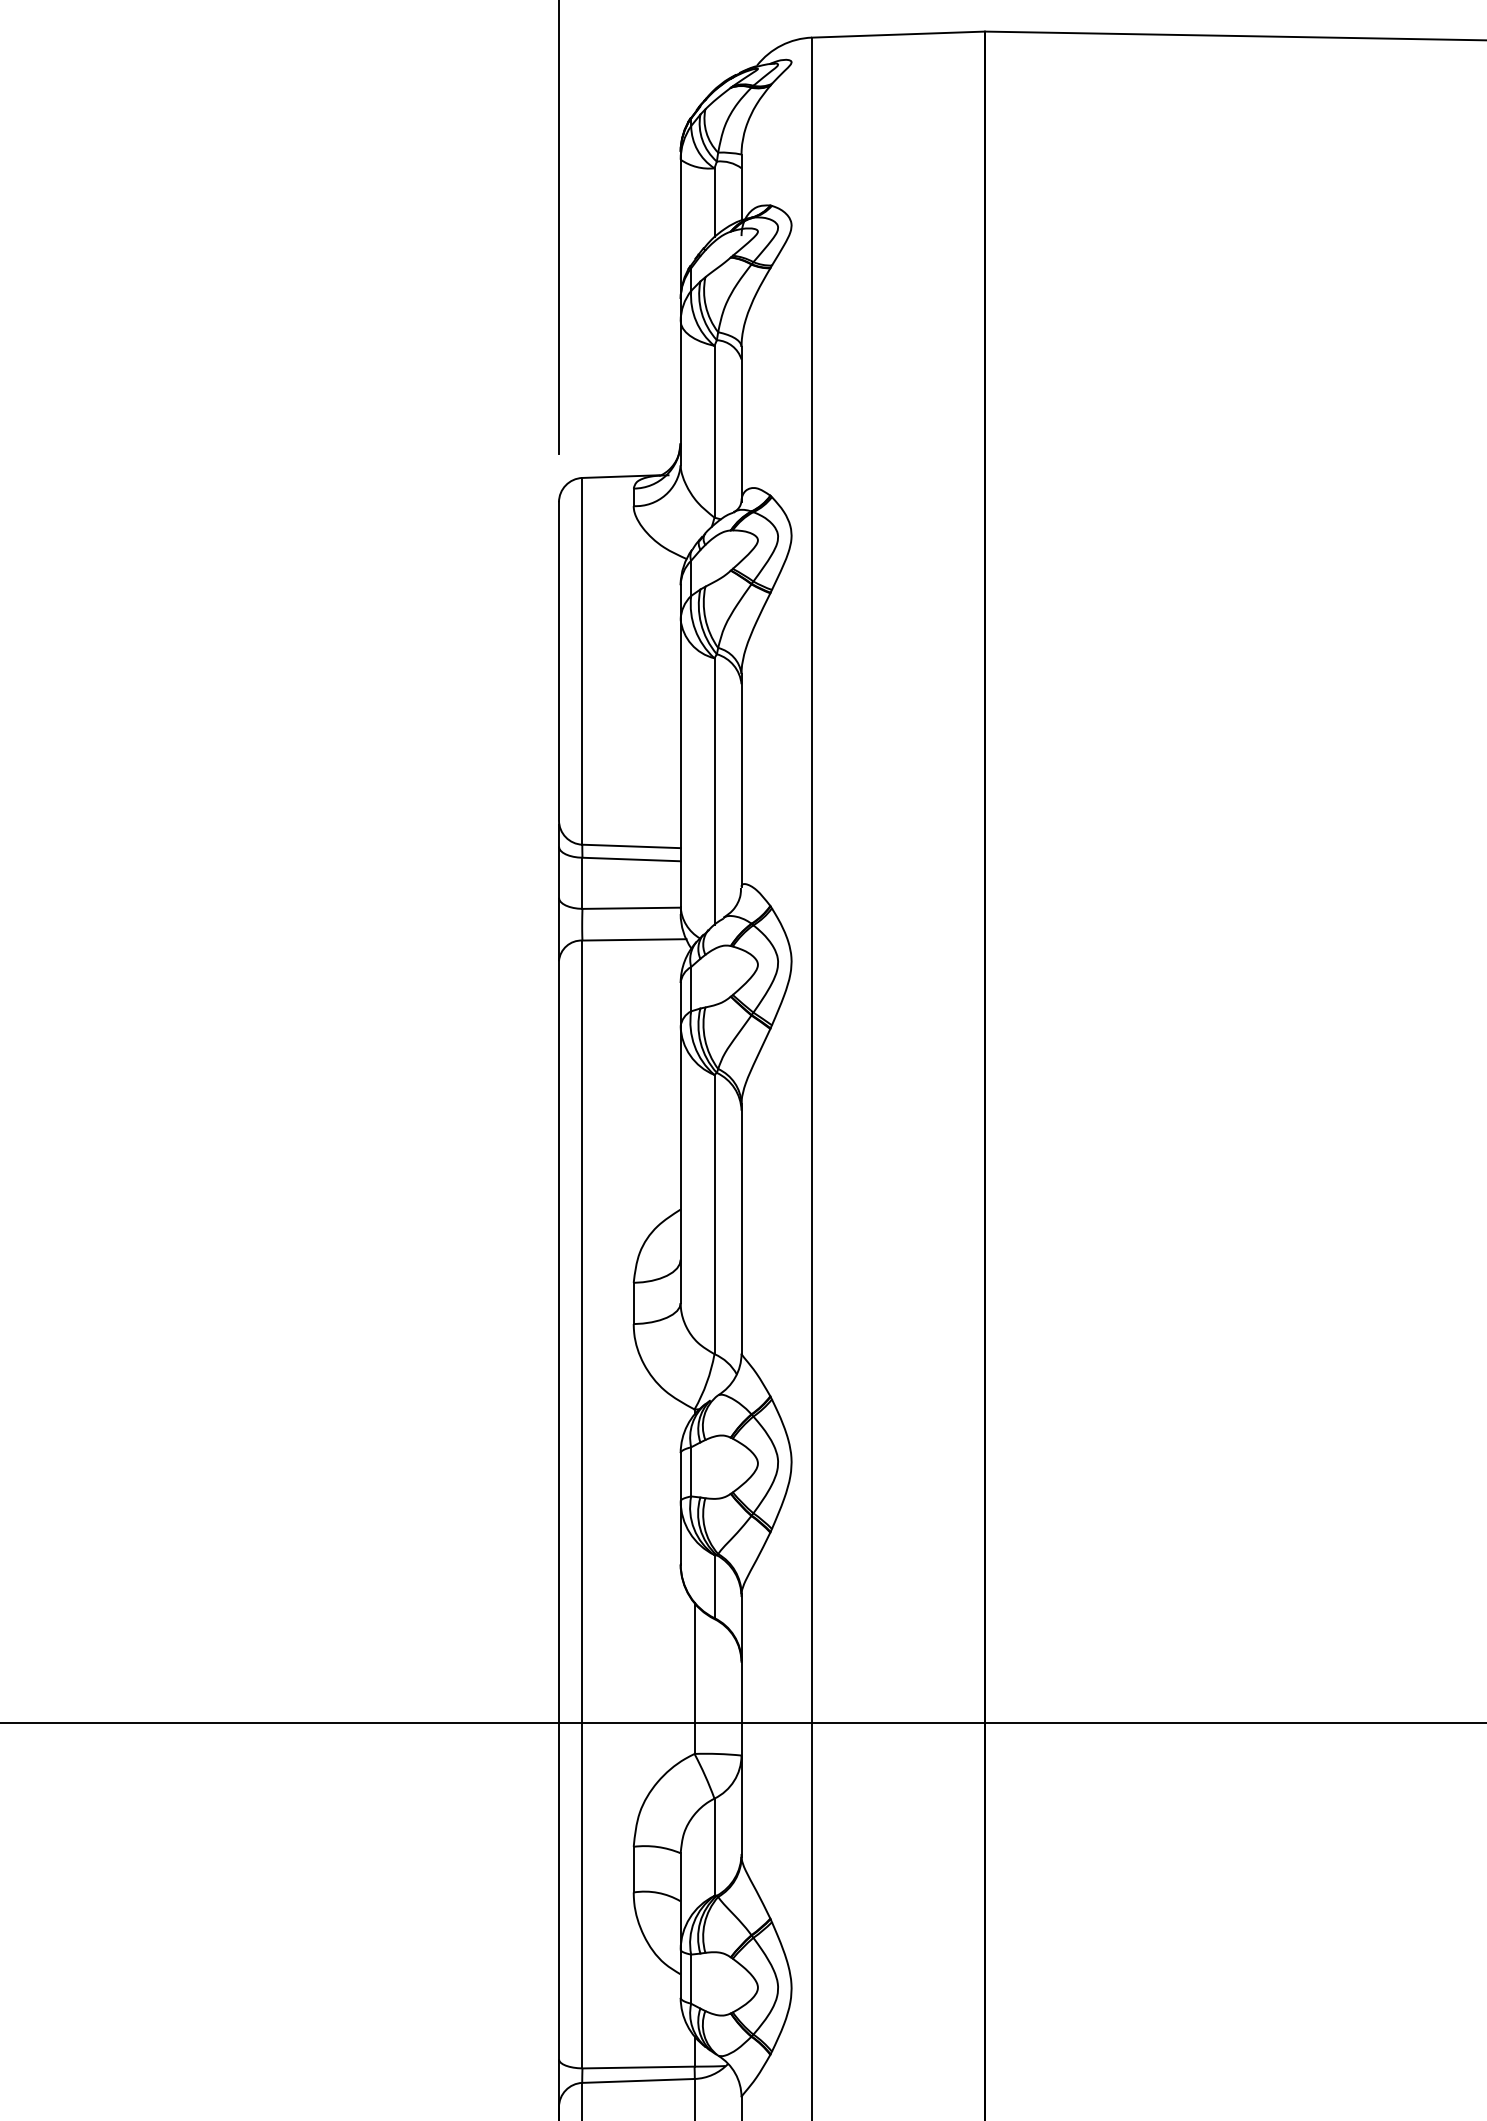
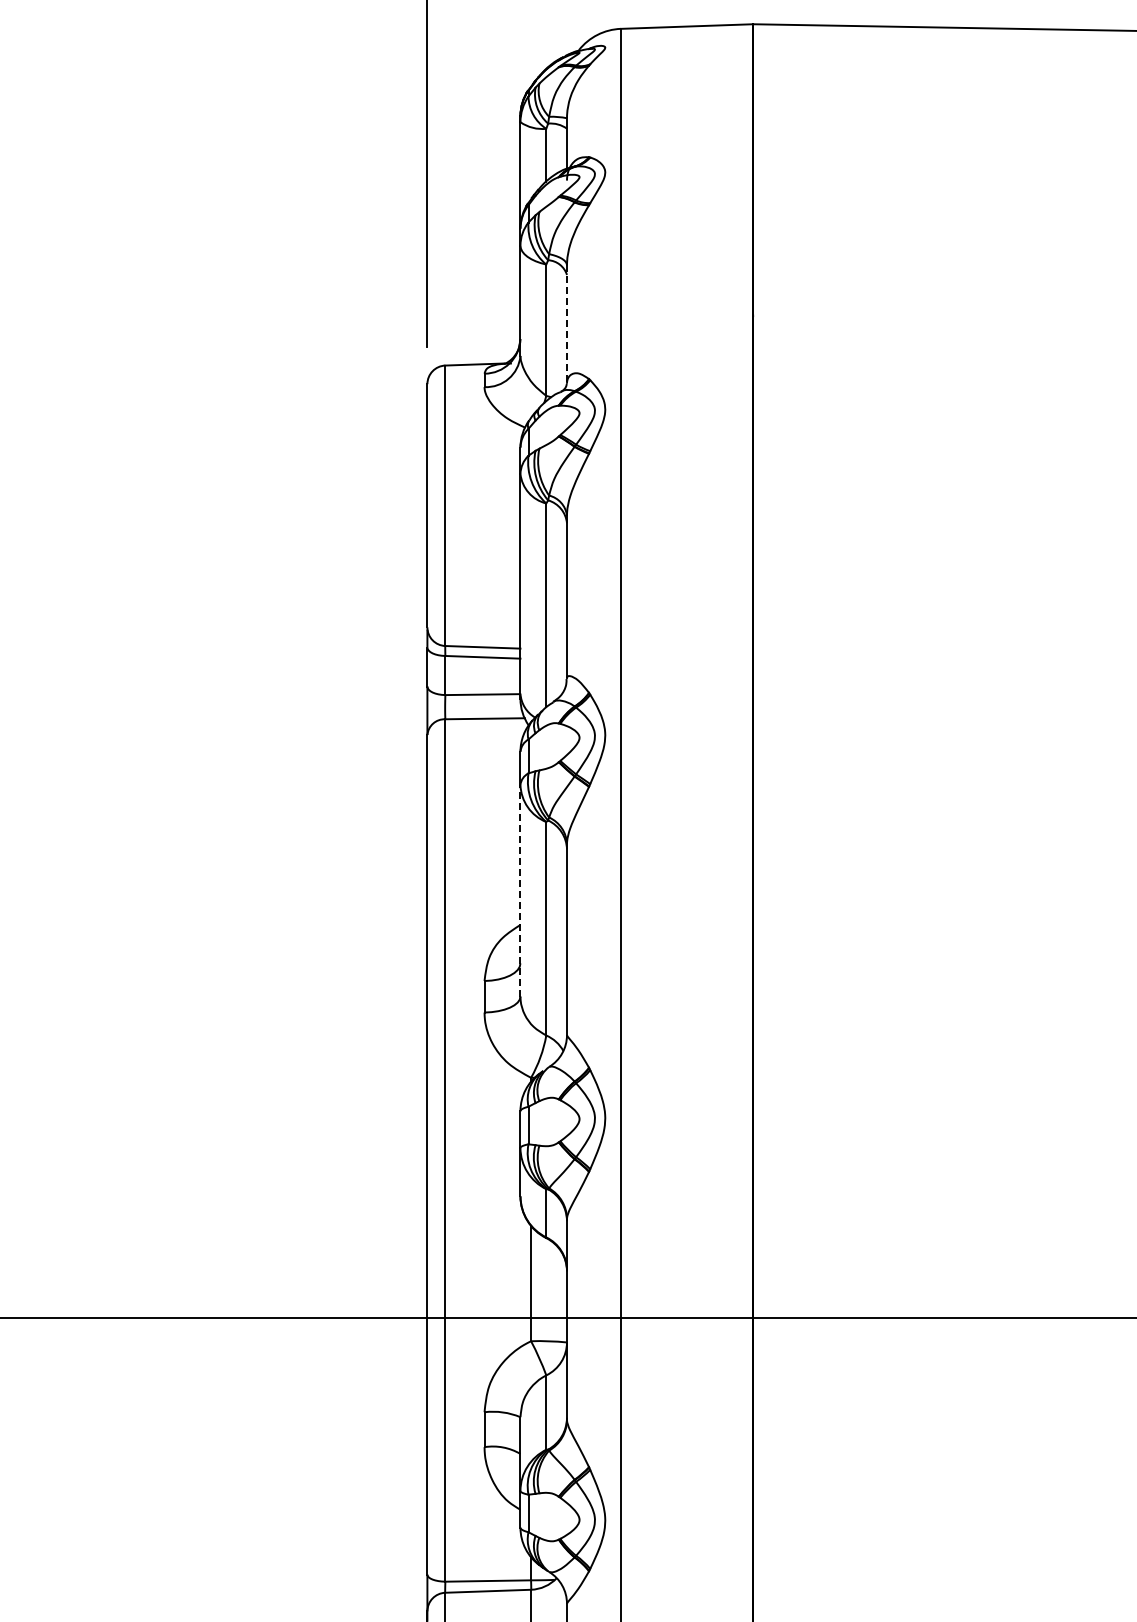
line: (742, 424) -> (567, 324), solid -> dashed
line: (680, 1164) -> (520, 890), solid -> dashed

